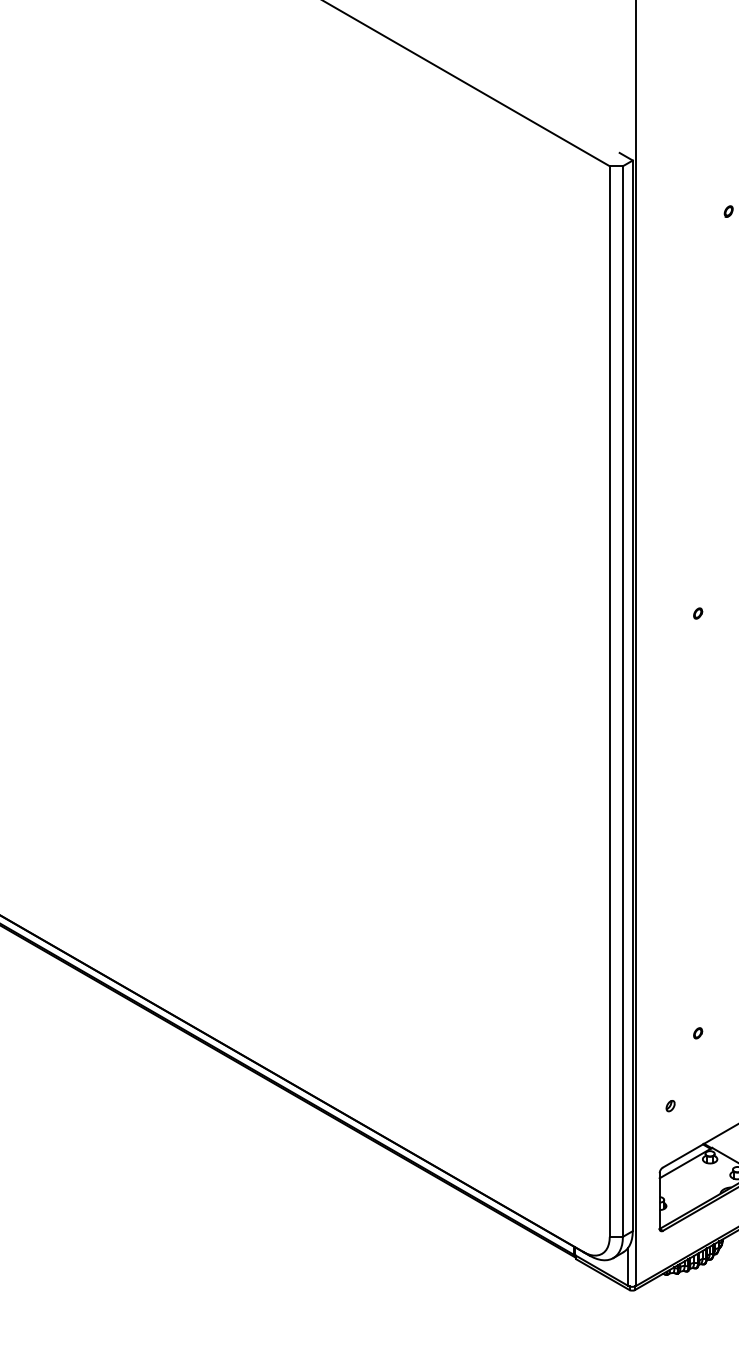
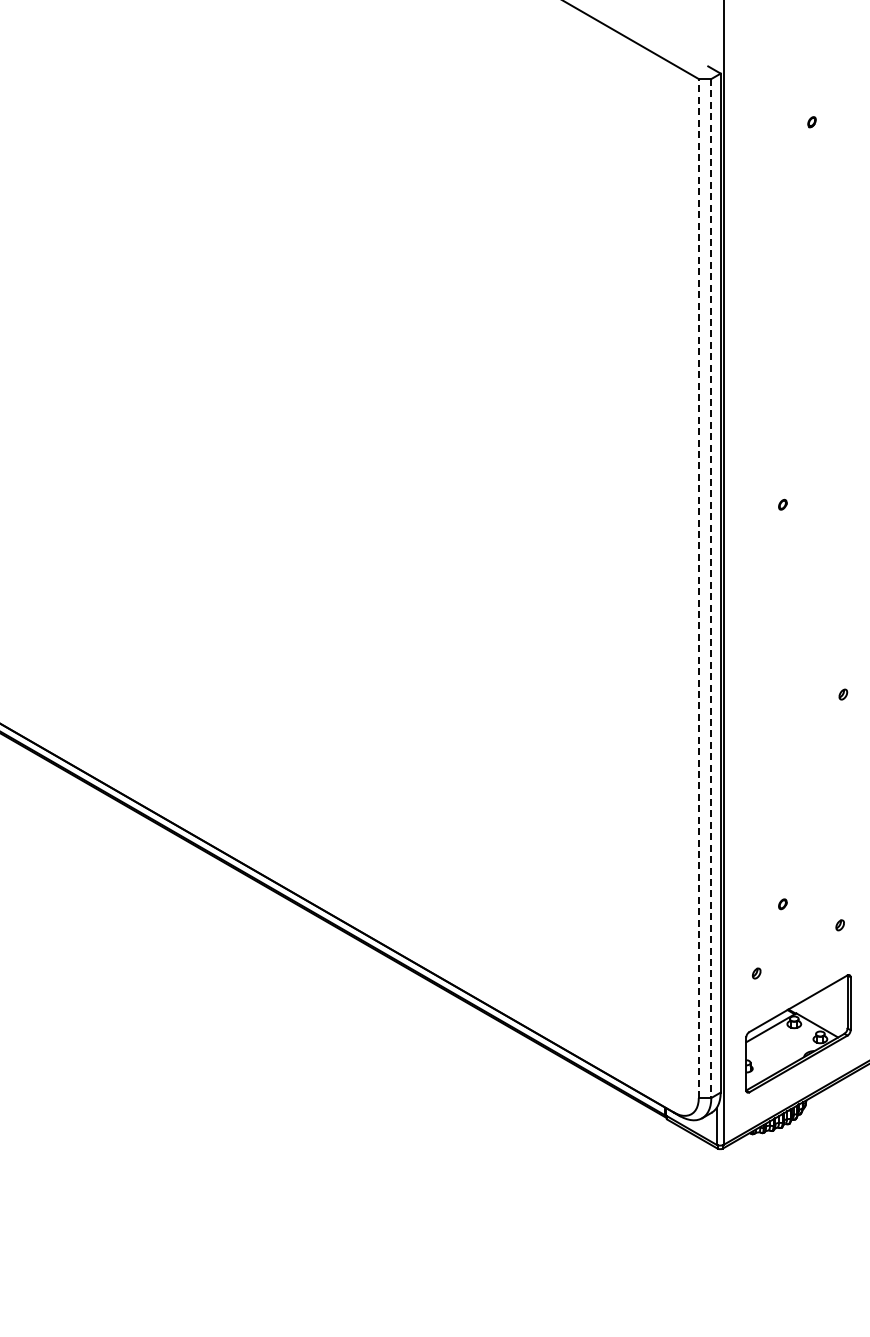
line: (609, 701) -> (698, 588), solid -> dashed
line: (623, 702) -> (711, 589), solid -> dashed

